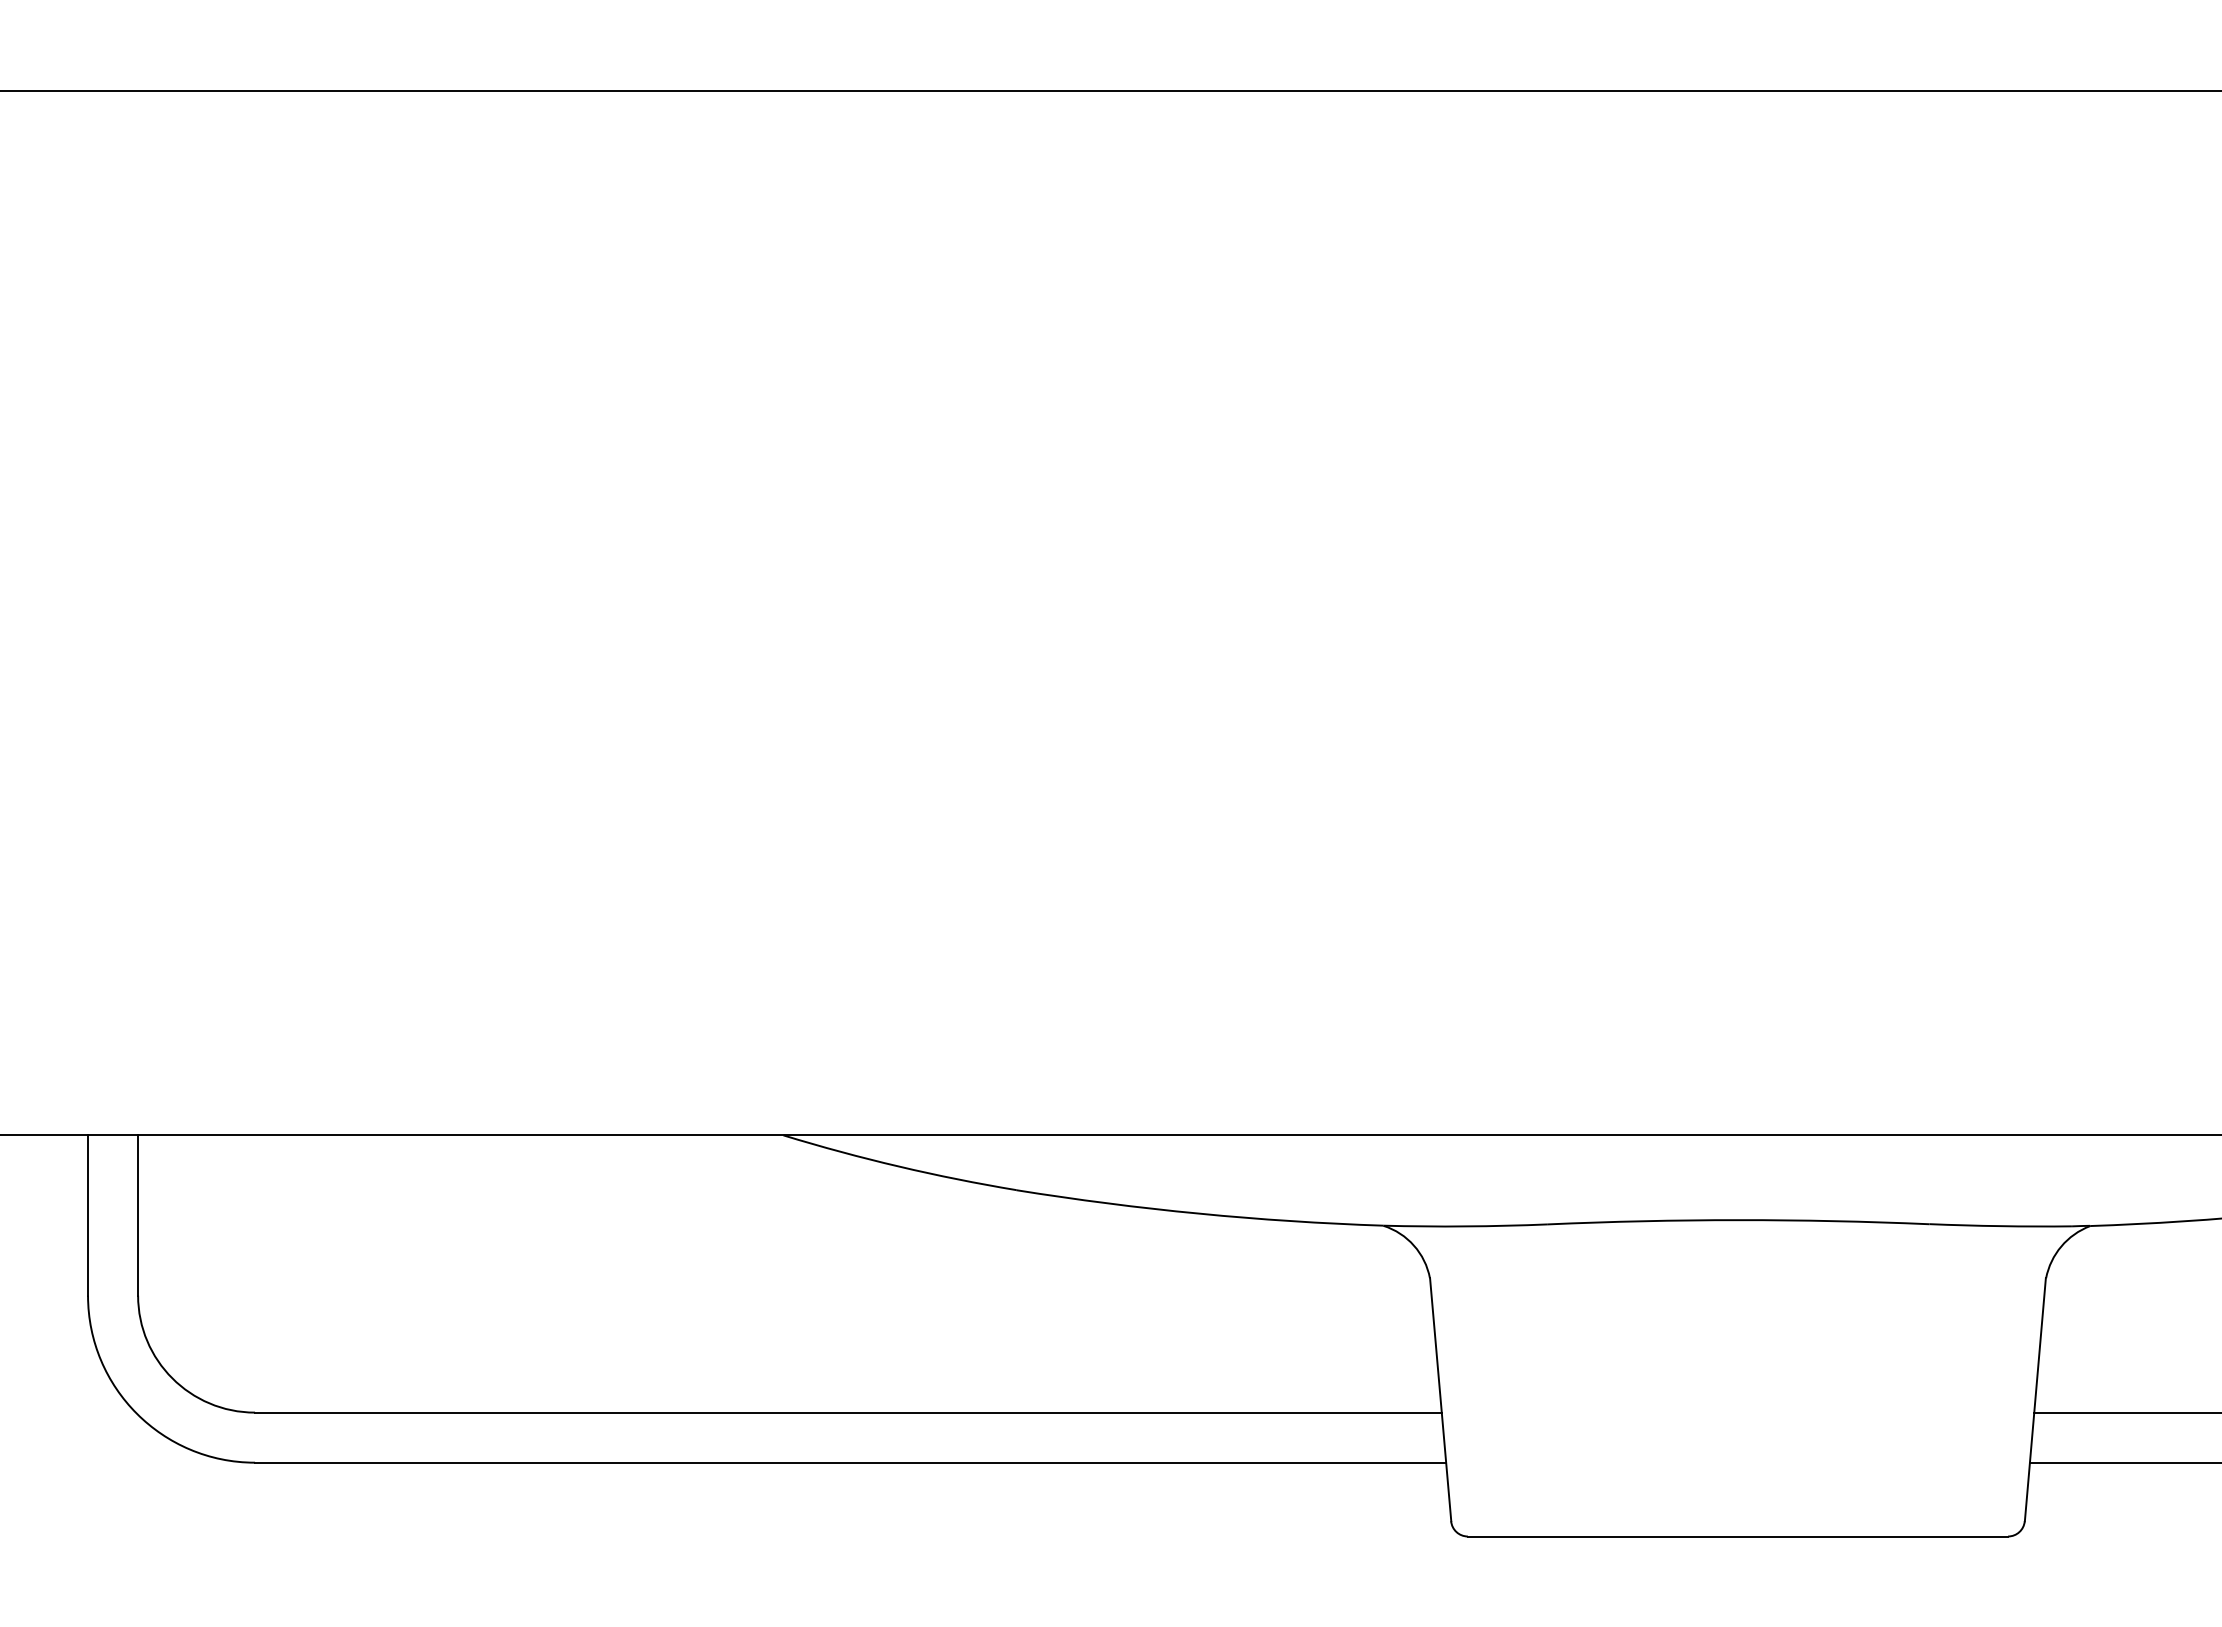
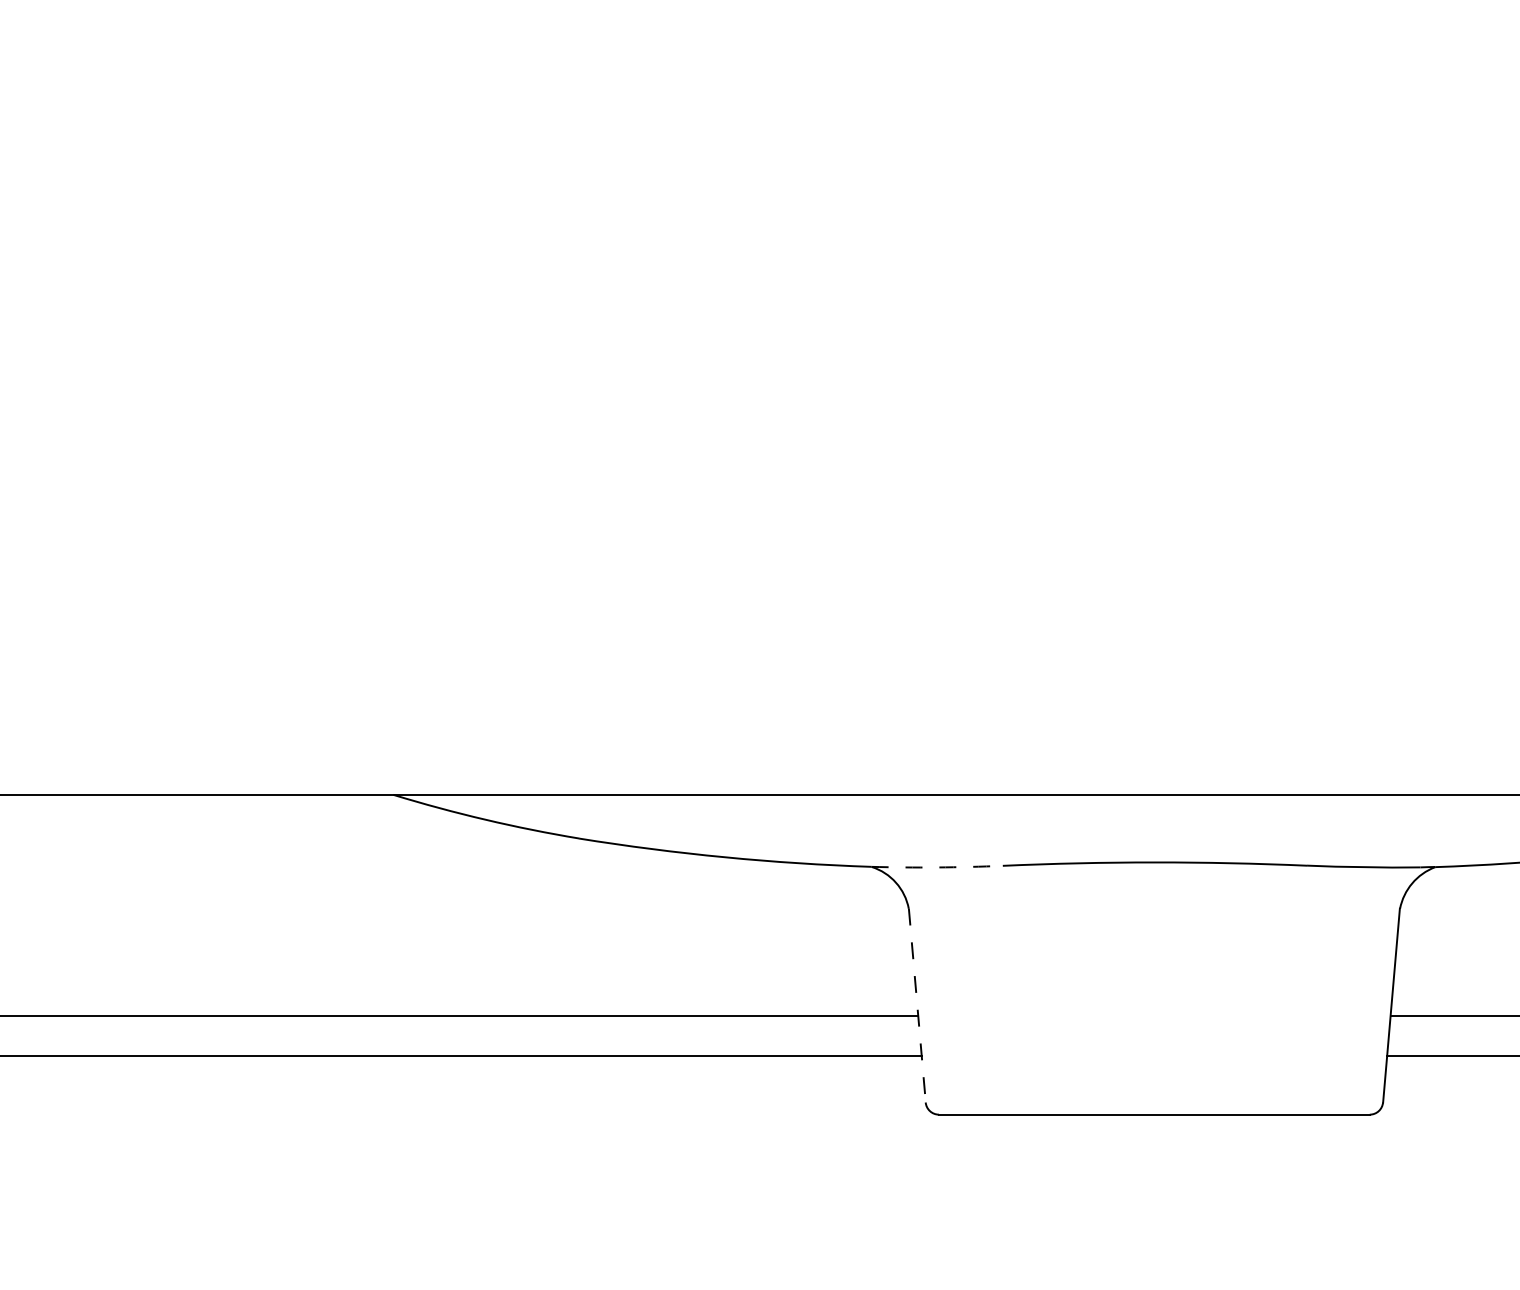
arc: (1465, 1226) -> (937, 867), solid -> dashed
line: (1440, 1400) -> (917, 1006), solid -> dashed

